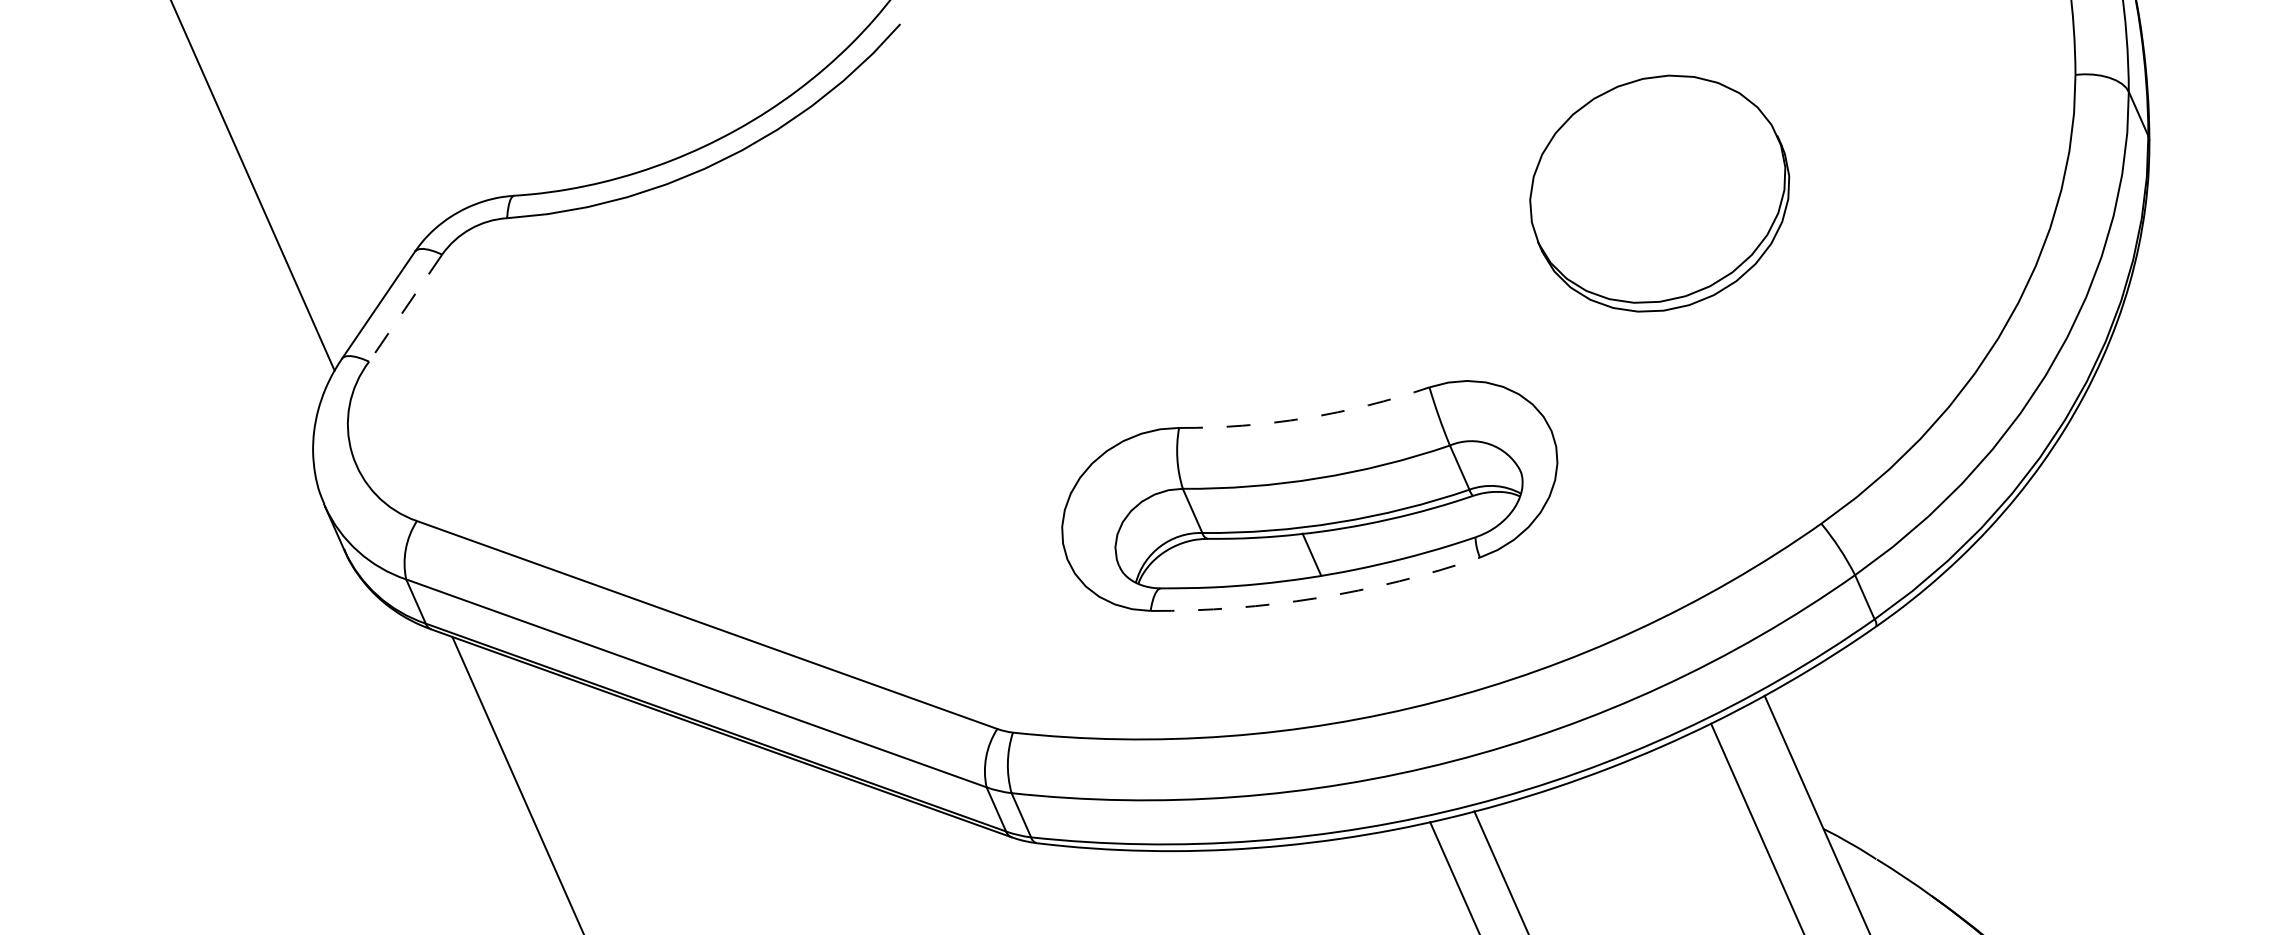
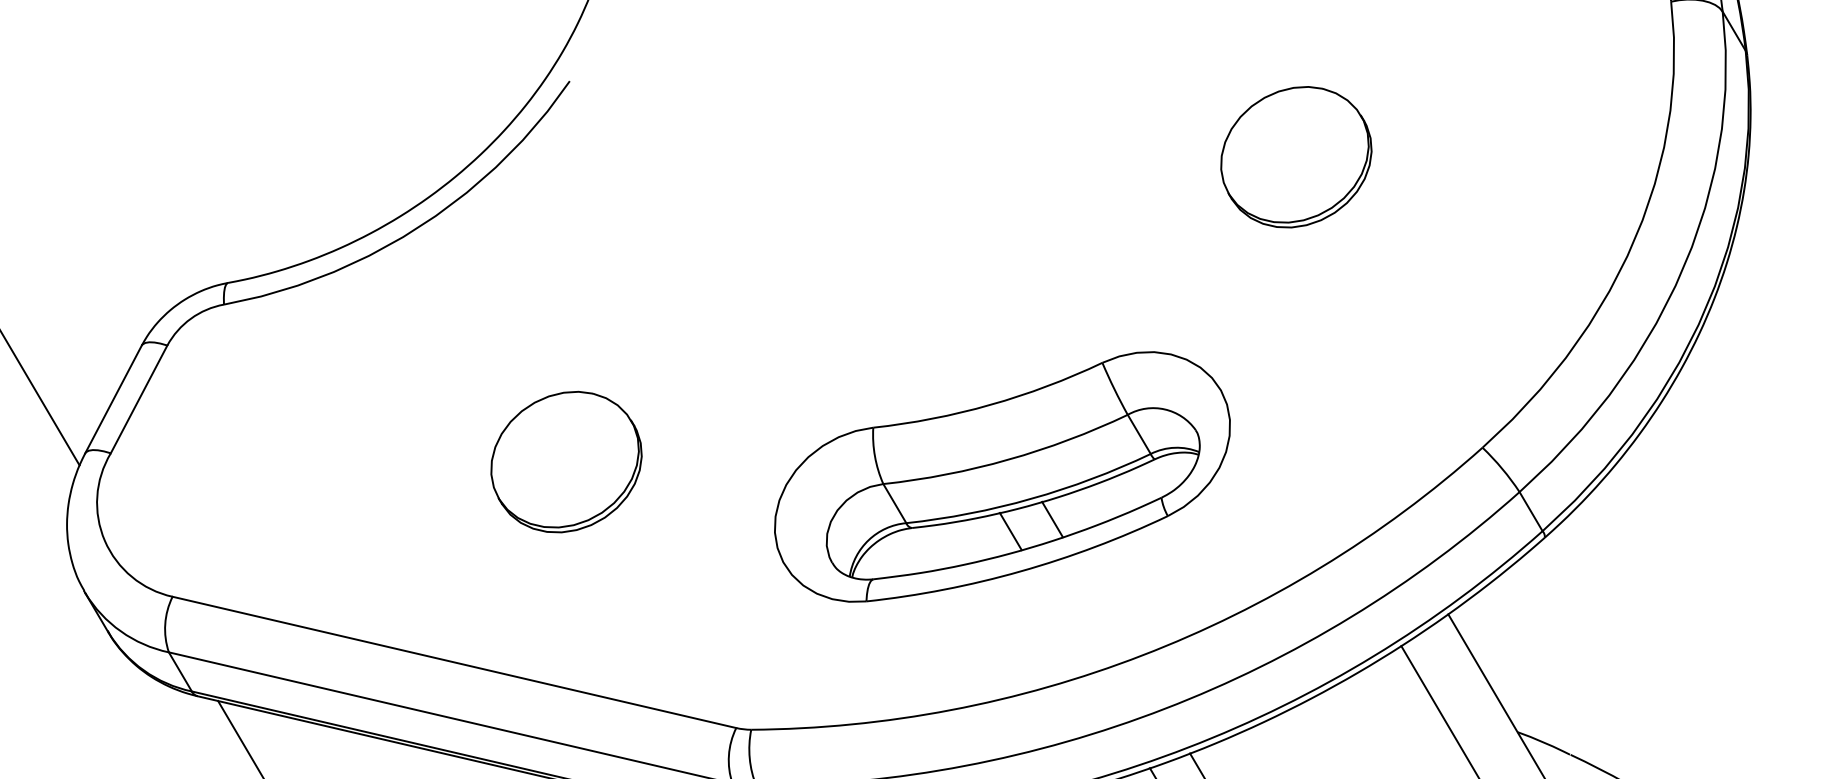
part: (1659, 193) -> (1296, 157), size x0.62
line: (405, 308) -> (138, 399), dashed -> solid
arc: (1305, 418) -> (990, 405), dashed -> solid
part: (849, 426) -> (565, 461), added
line: (1357, 547) -> (1052, 519), added
arc: (1317, 598) -> (1020, 571), dashed -> solid

